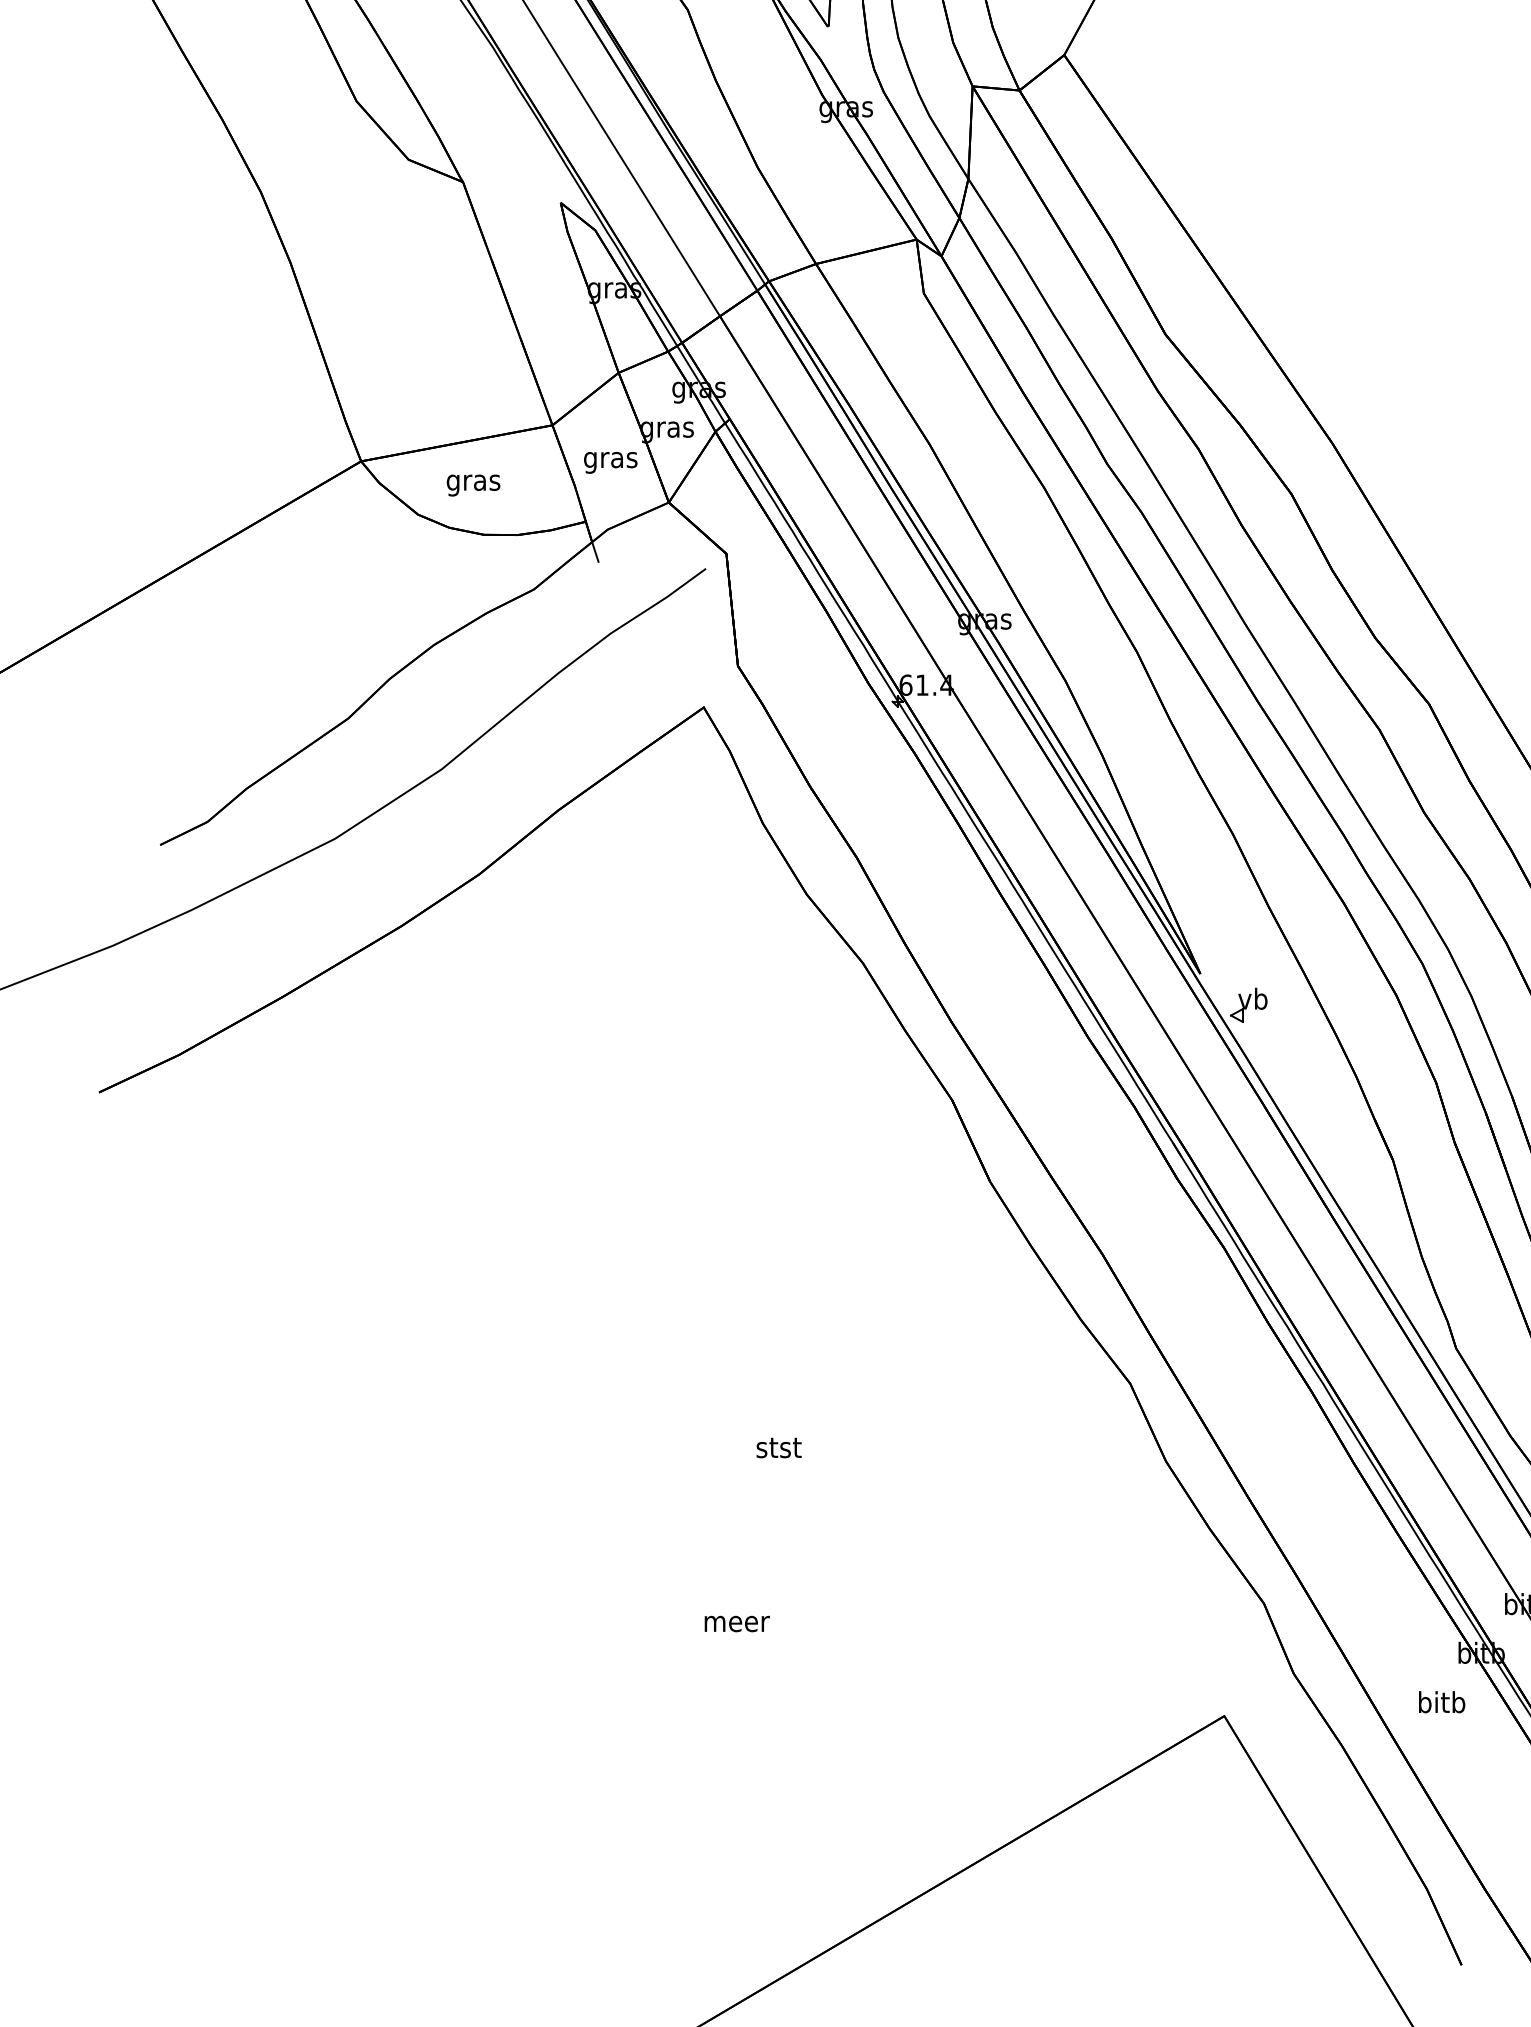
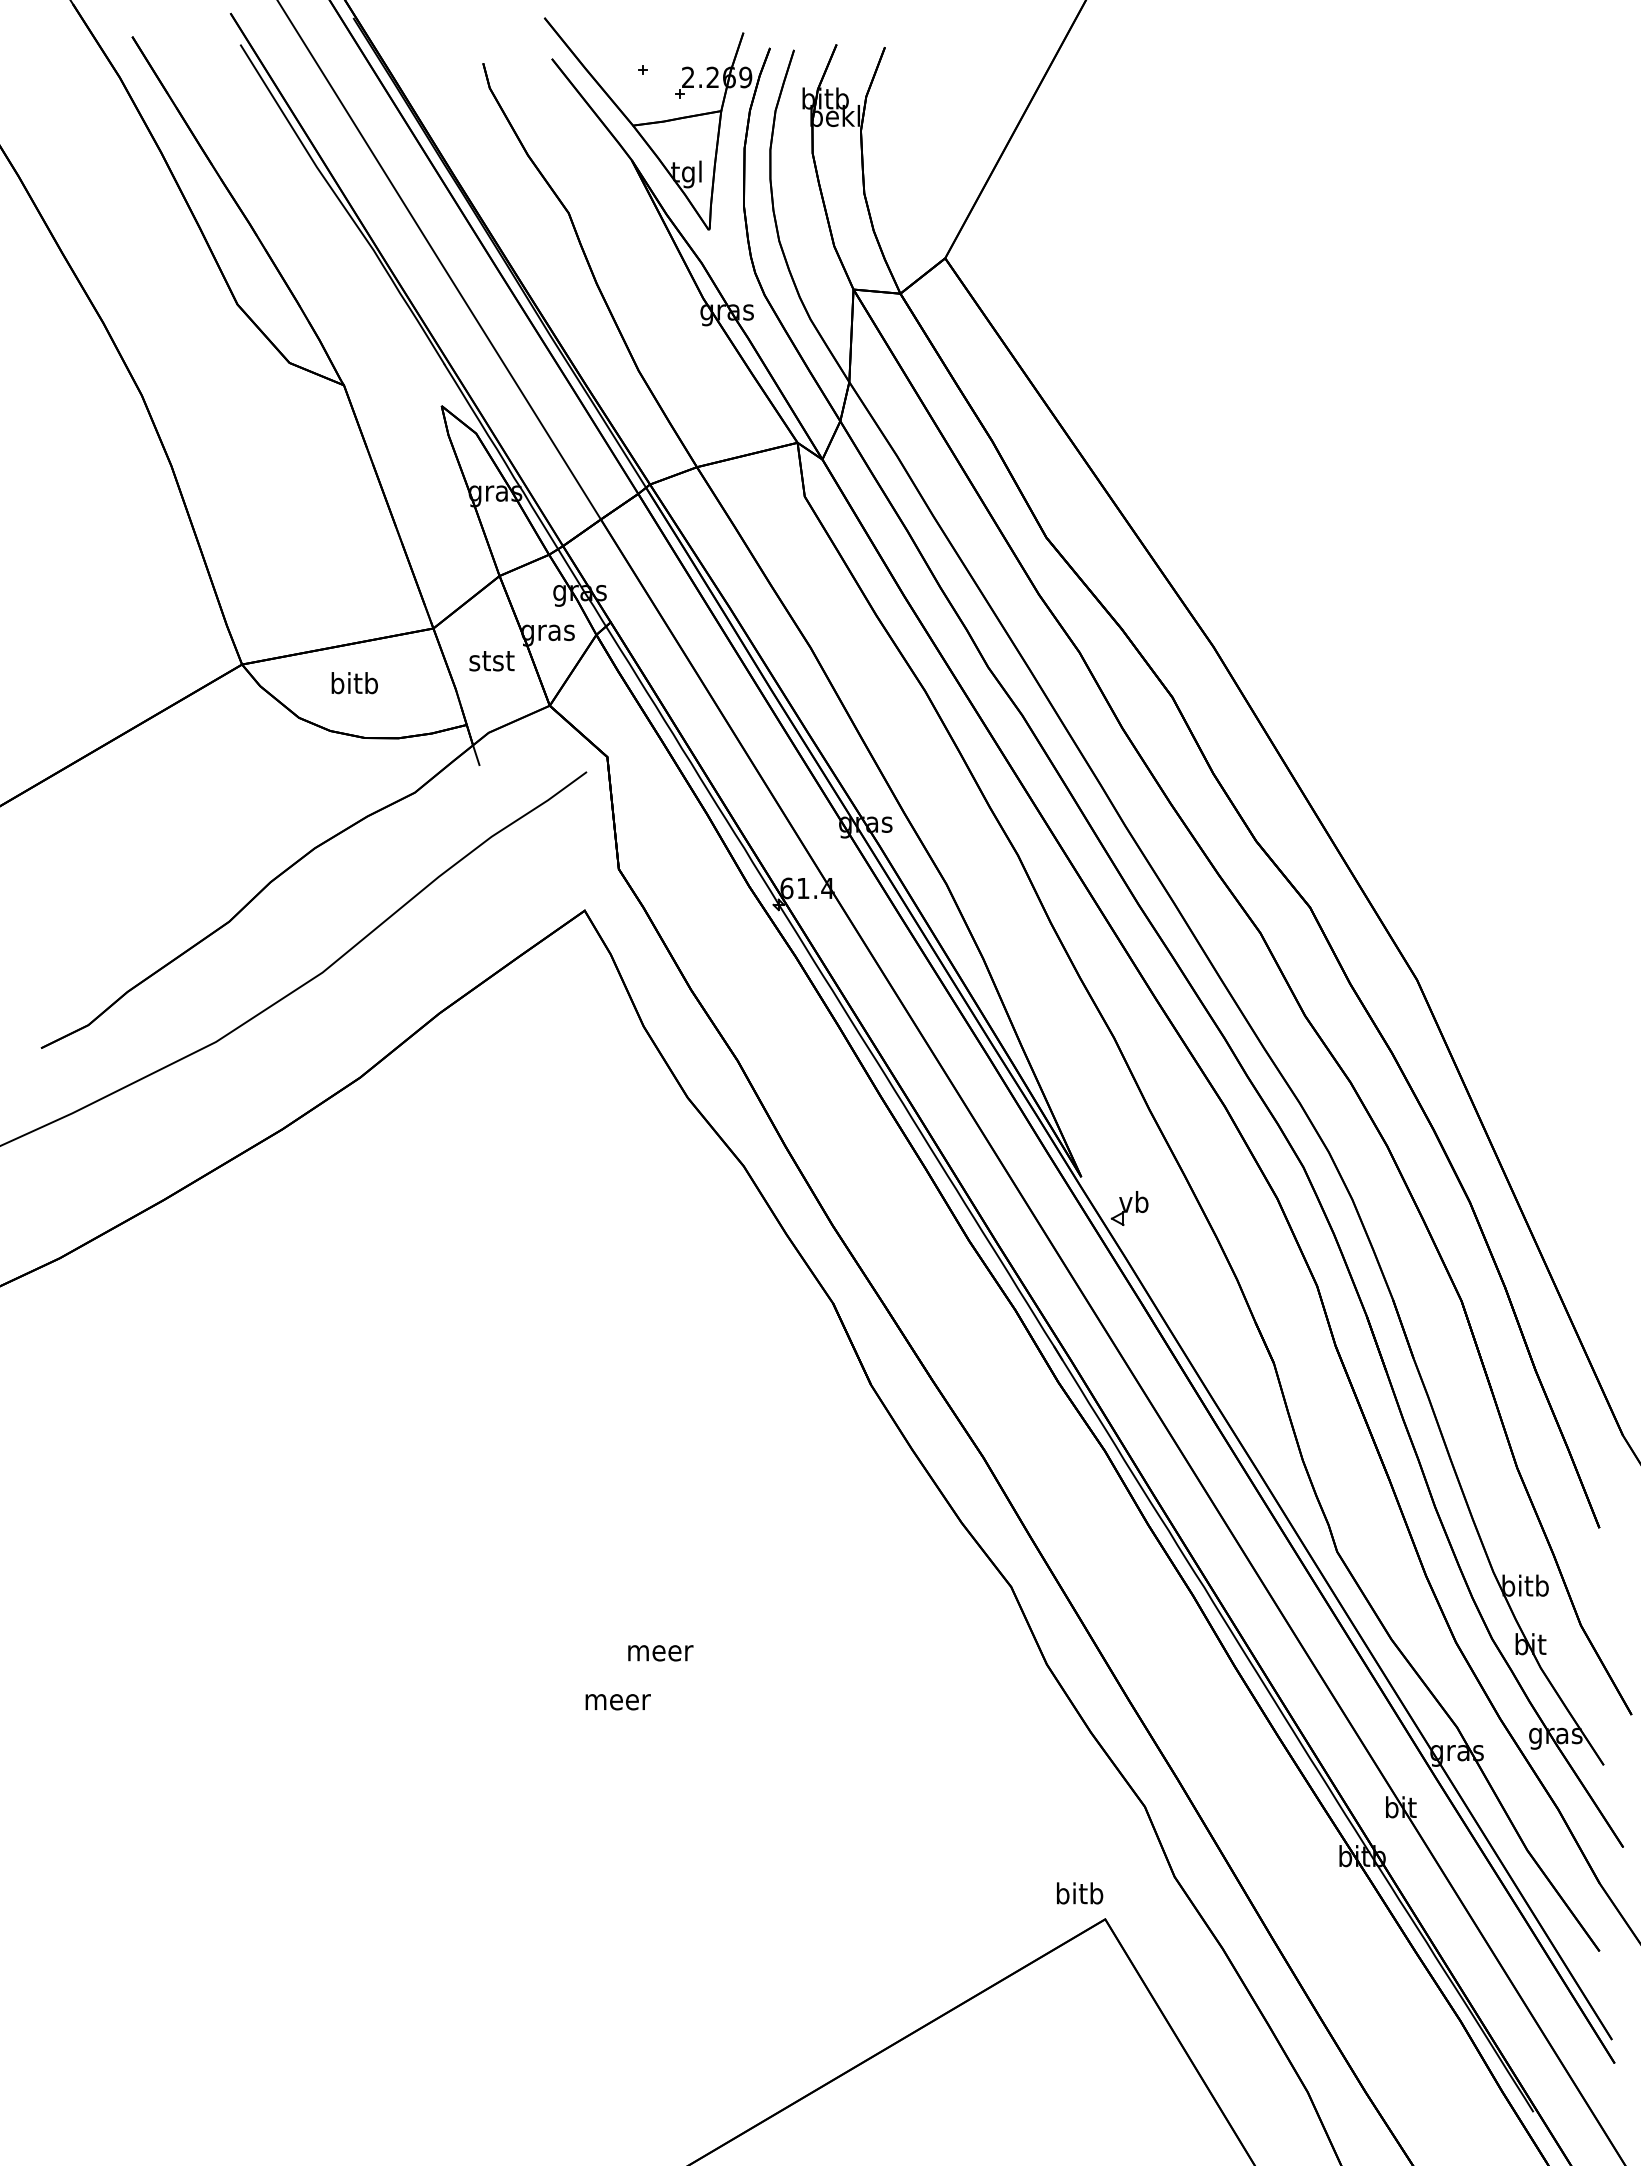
text: (610, 461) -> (491, 664), gras -> stst
text: (473, 482) -> (354, 685), gras -> bitb
text: (779, 1448) -> (660, 1651), stst -> meer
text: (736, 1624) -> (617, 1702), moved
text: (1442, 1702) -> (1080, 1893), moved

